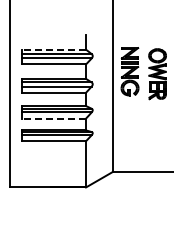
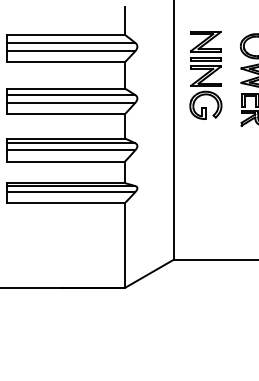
line: (53, 49) -> (65, 34), dashed -> solid
line: (53, 118) -> (65, 161), dashed -> solid

